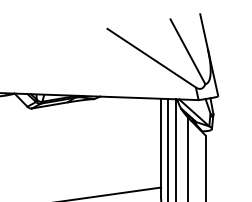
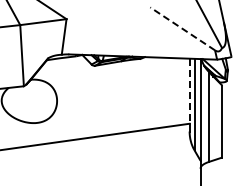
line: (151, 57) -> (182, 28), solid -> dashed
line: (160, 143) -> (189, 91), solid -> dashed

